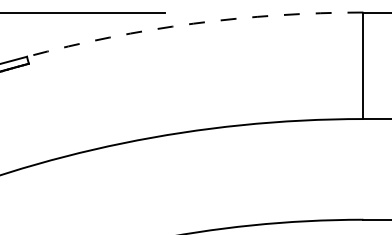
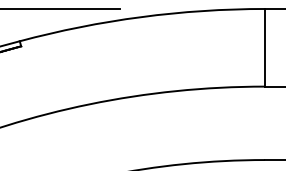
arc: (193, 24) -> (141, 17), dashed -> solid

